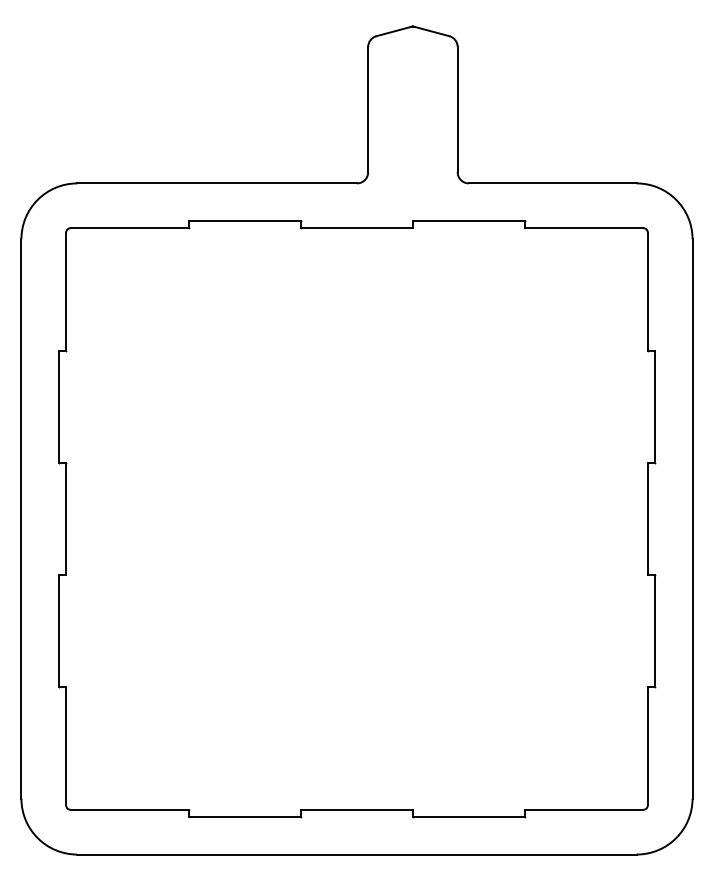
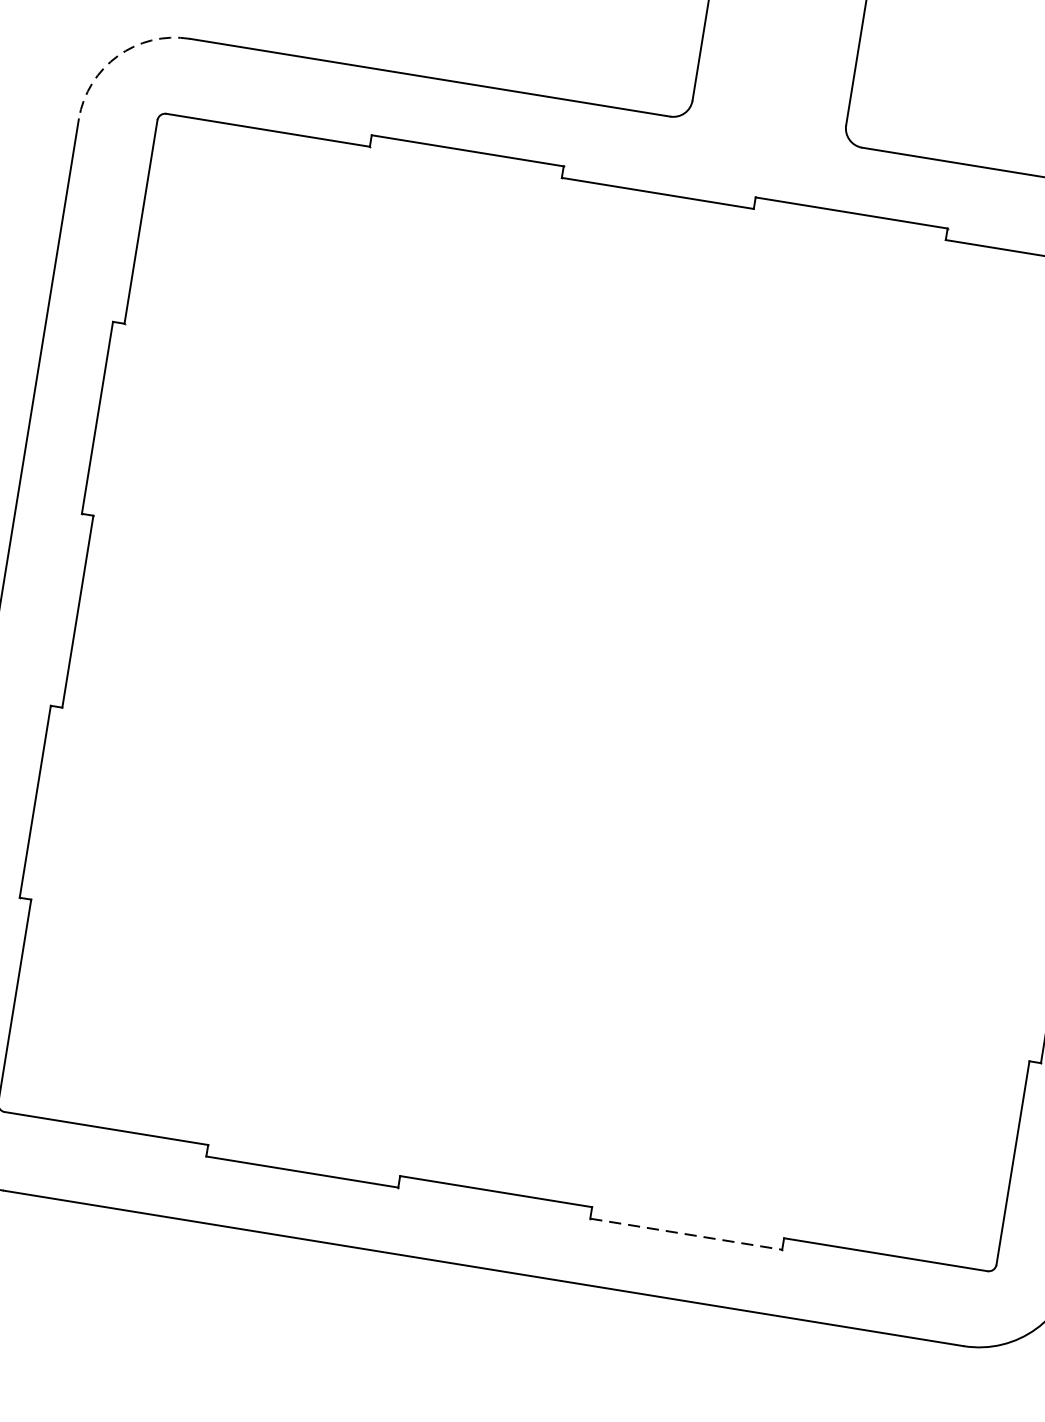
arc: (37, 199) -> (117, 55), solid -> dashed
line: (468, 816) -> (685, 1234), solid -> dashed

